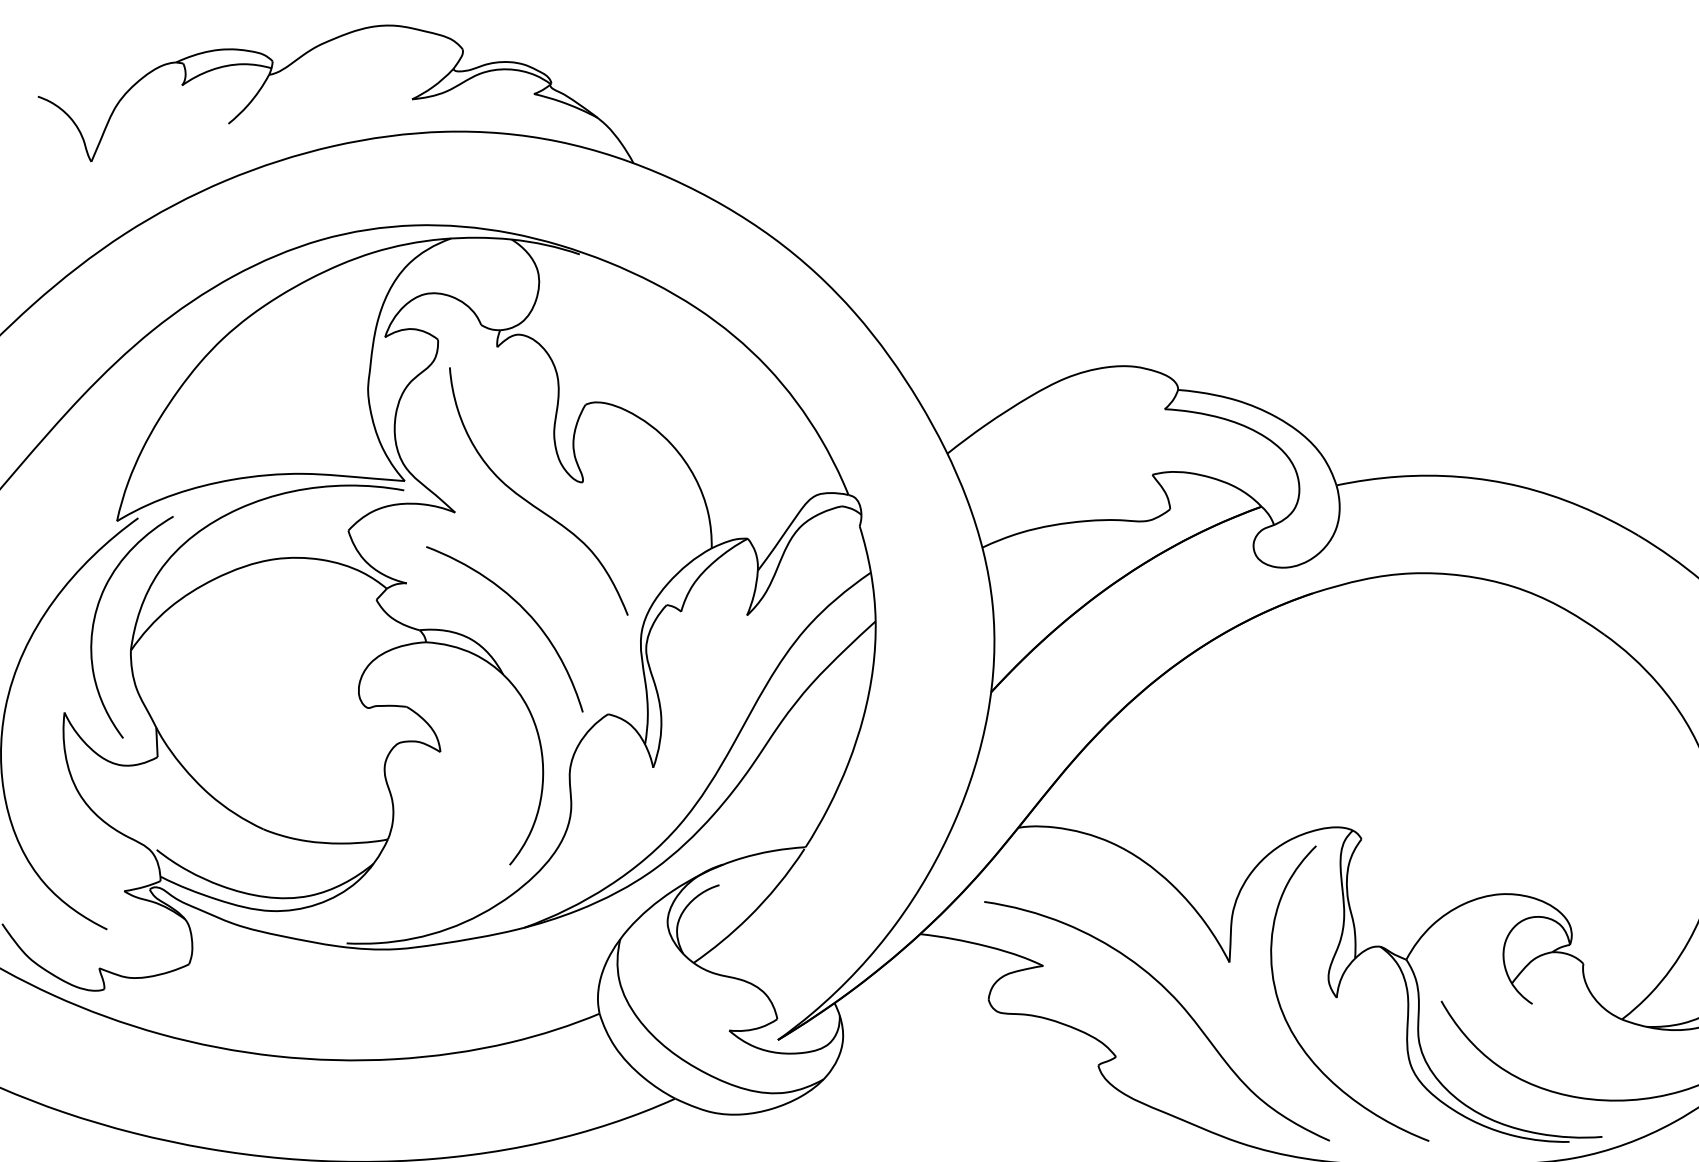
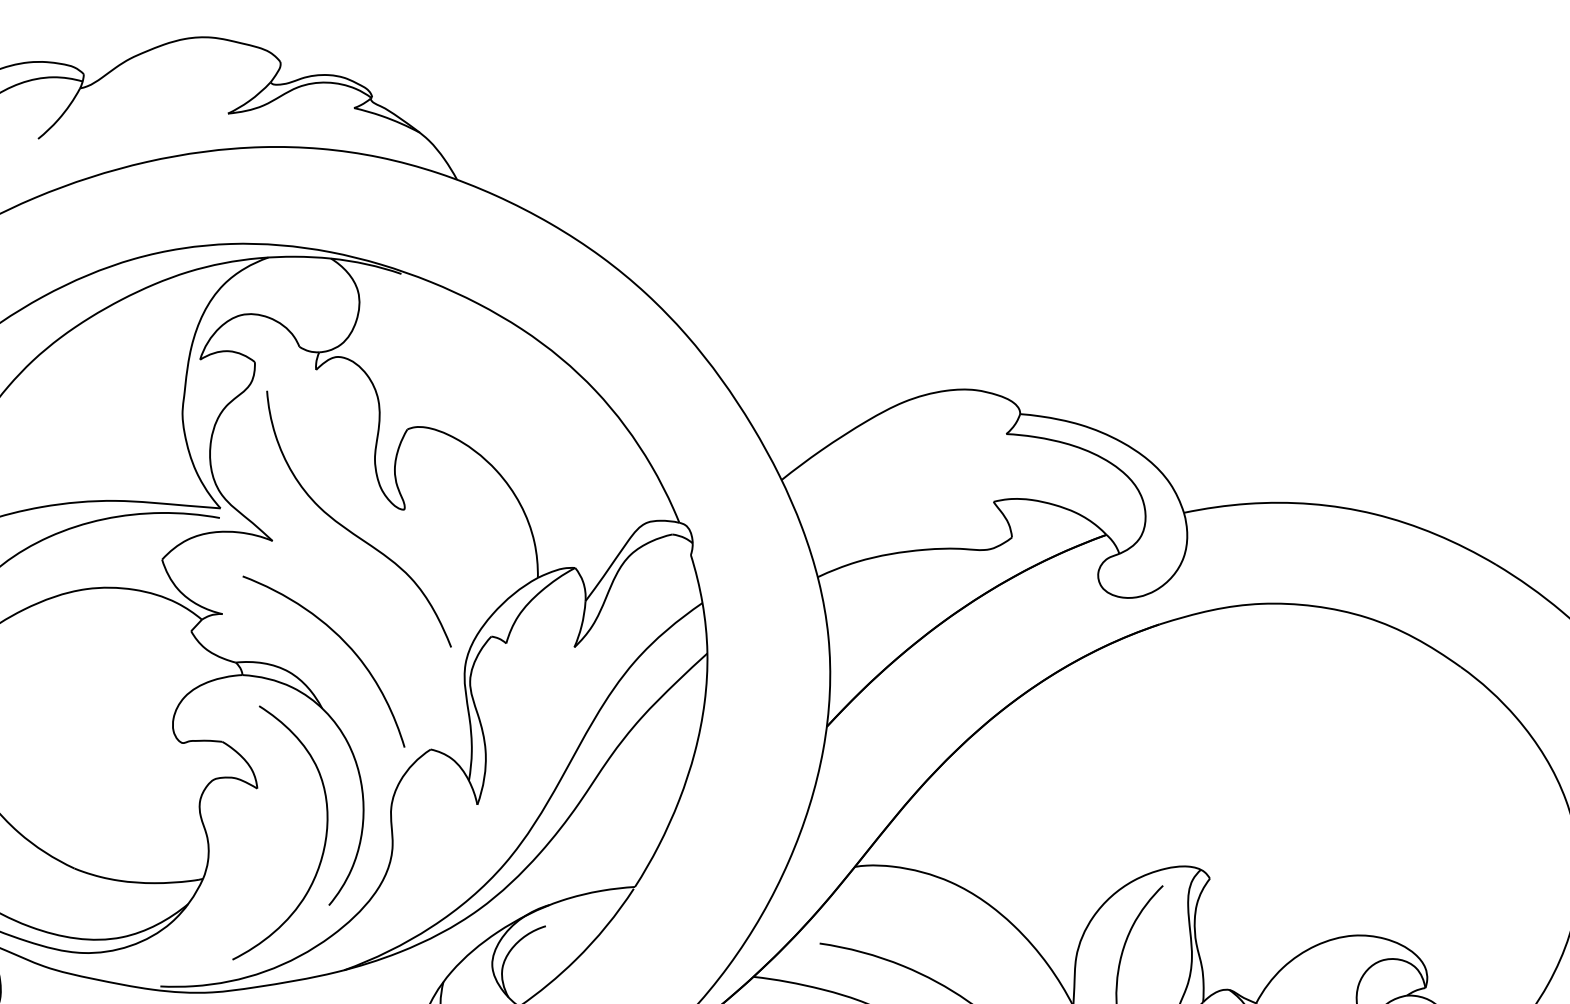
curve: (505, 800) -> (324, 838), added

